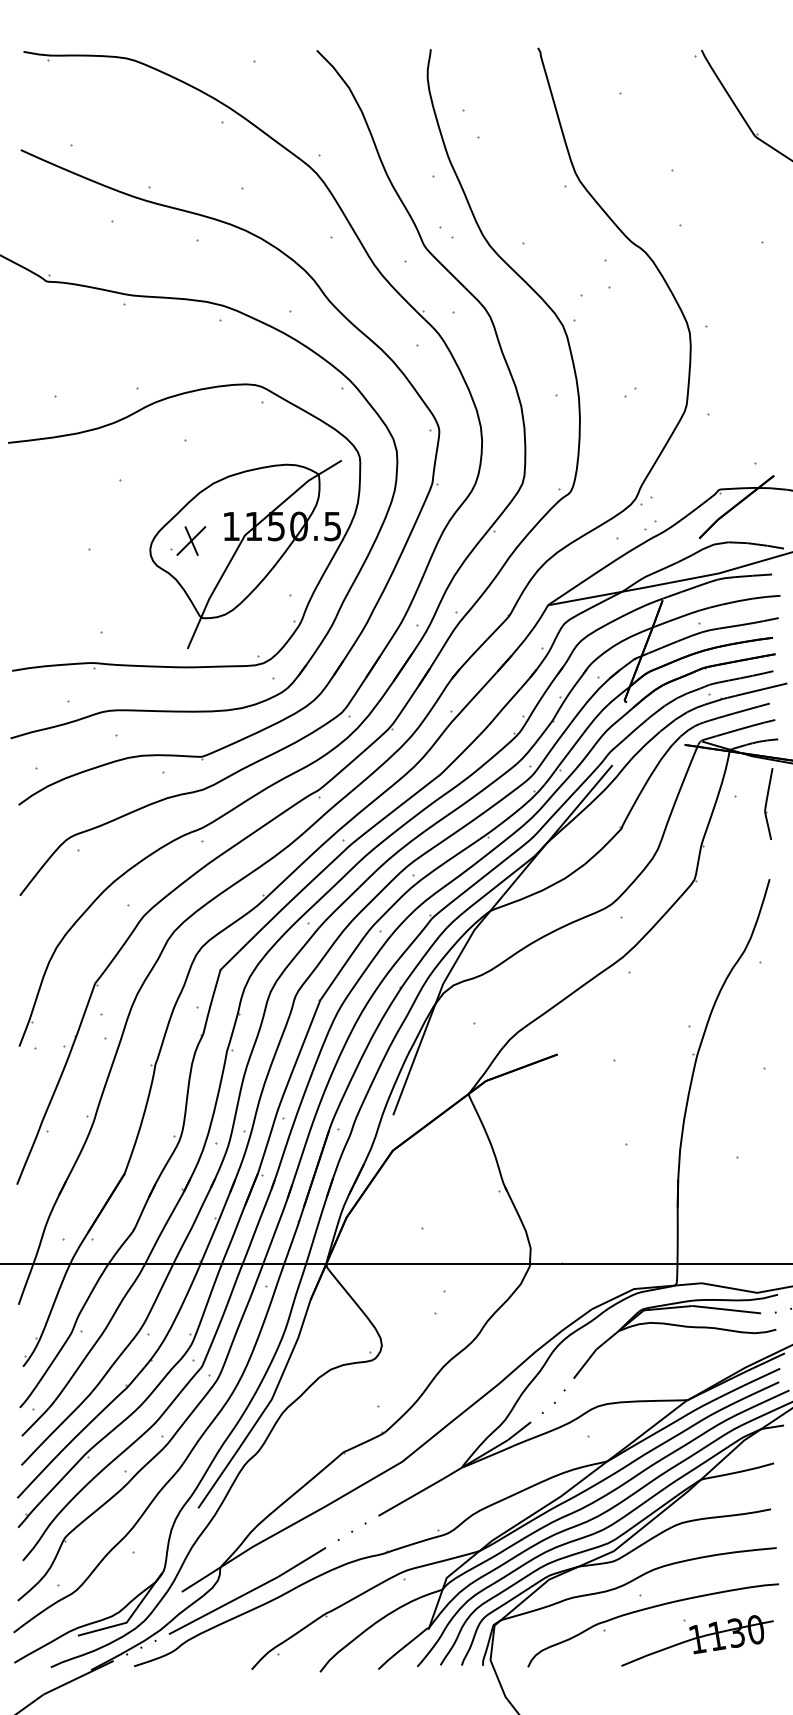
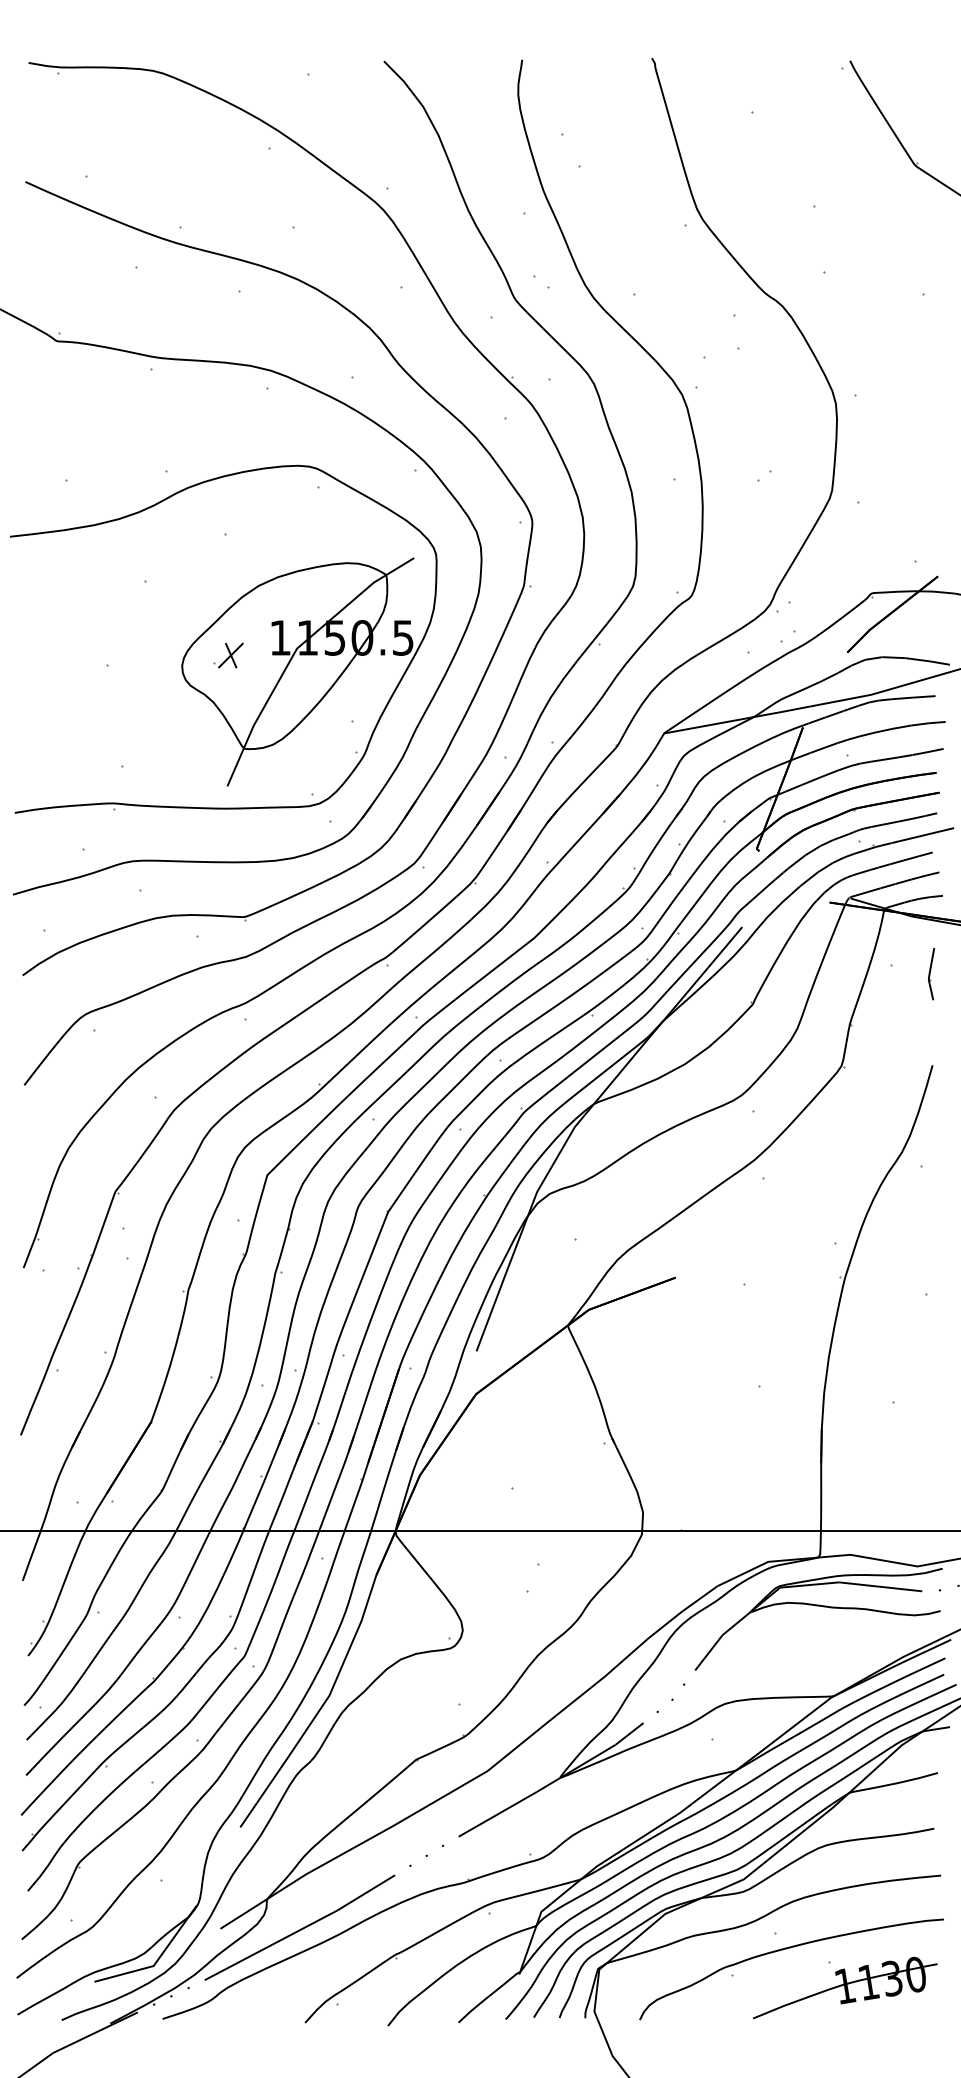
part: (188, 540) -> (228, 655), size x0.7
part: (768, 803) -> (931, 973), size x0.6

